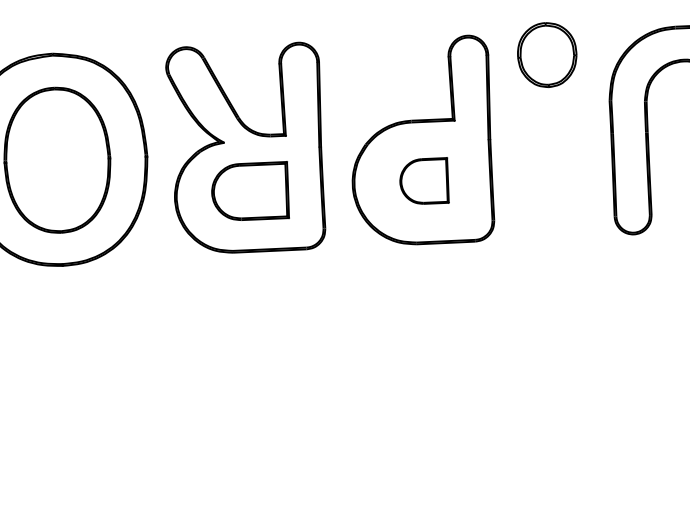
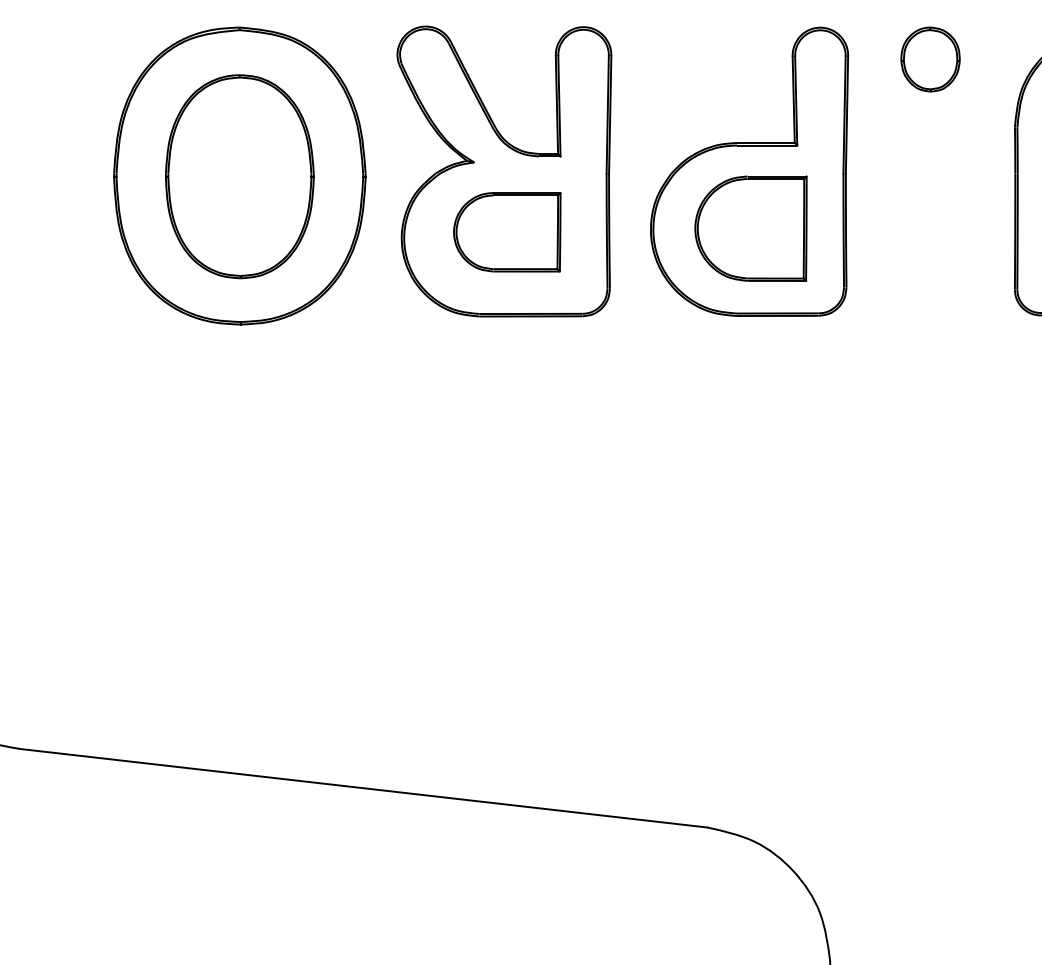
part: (547, 55) -> (930, 59), size x0.71
part: (423, 181) -> (750, 228), size x1.67

